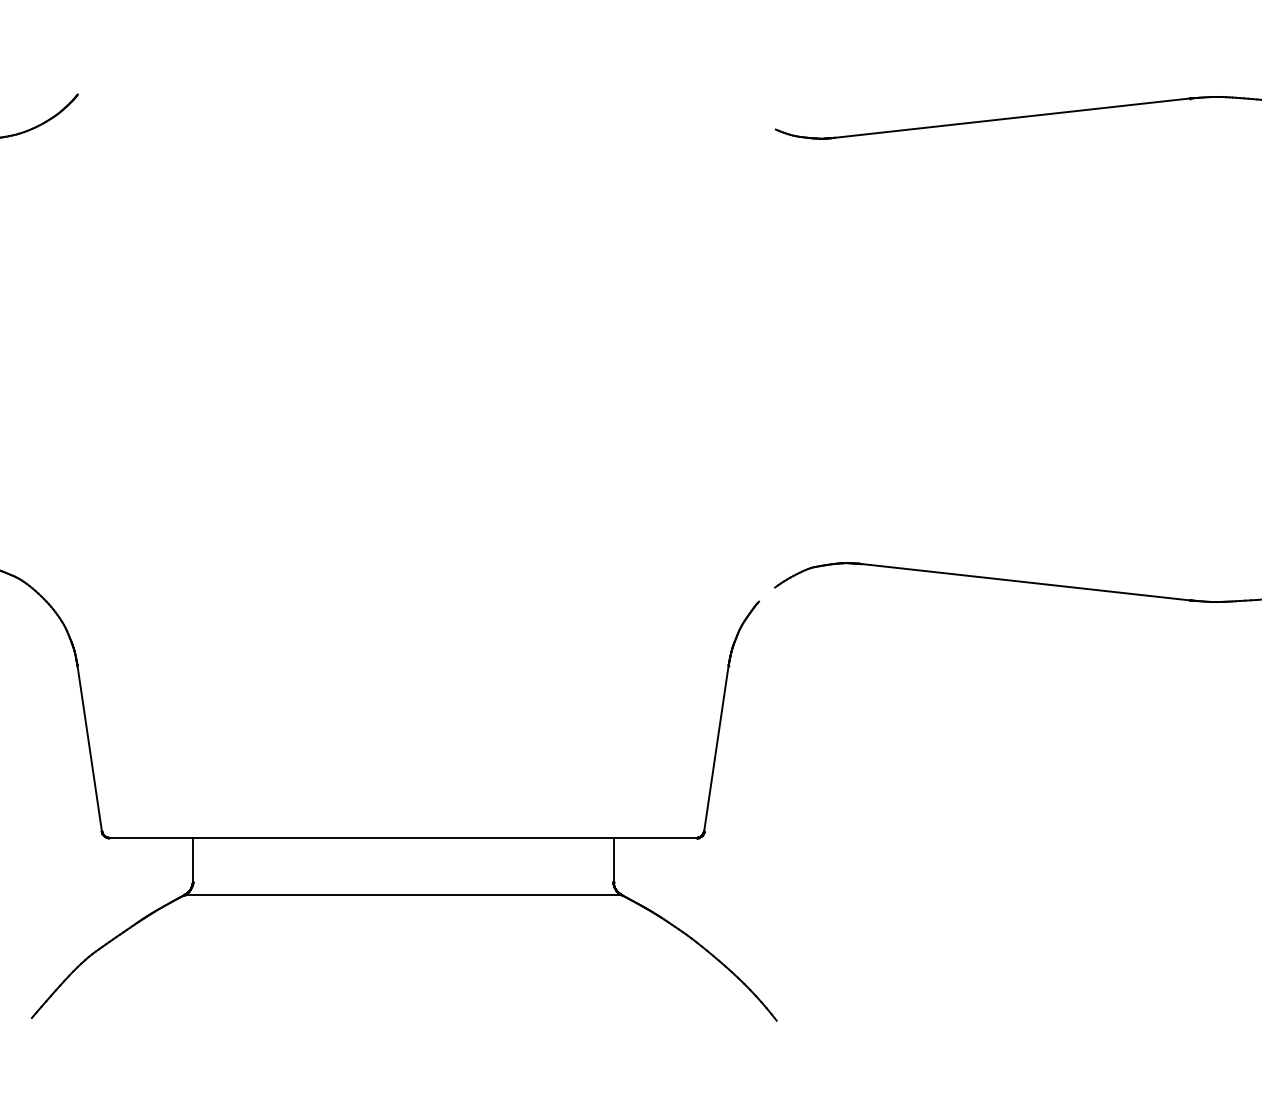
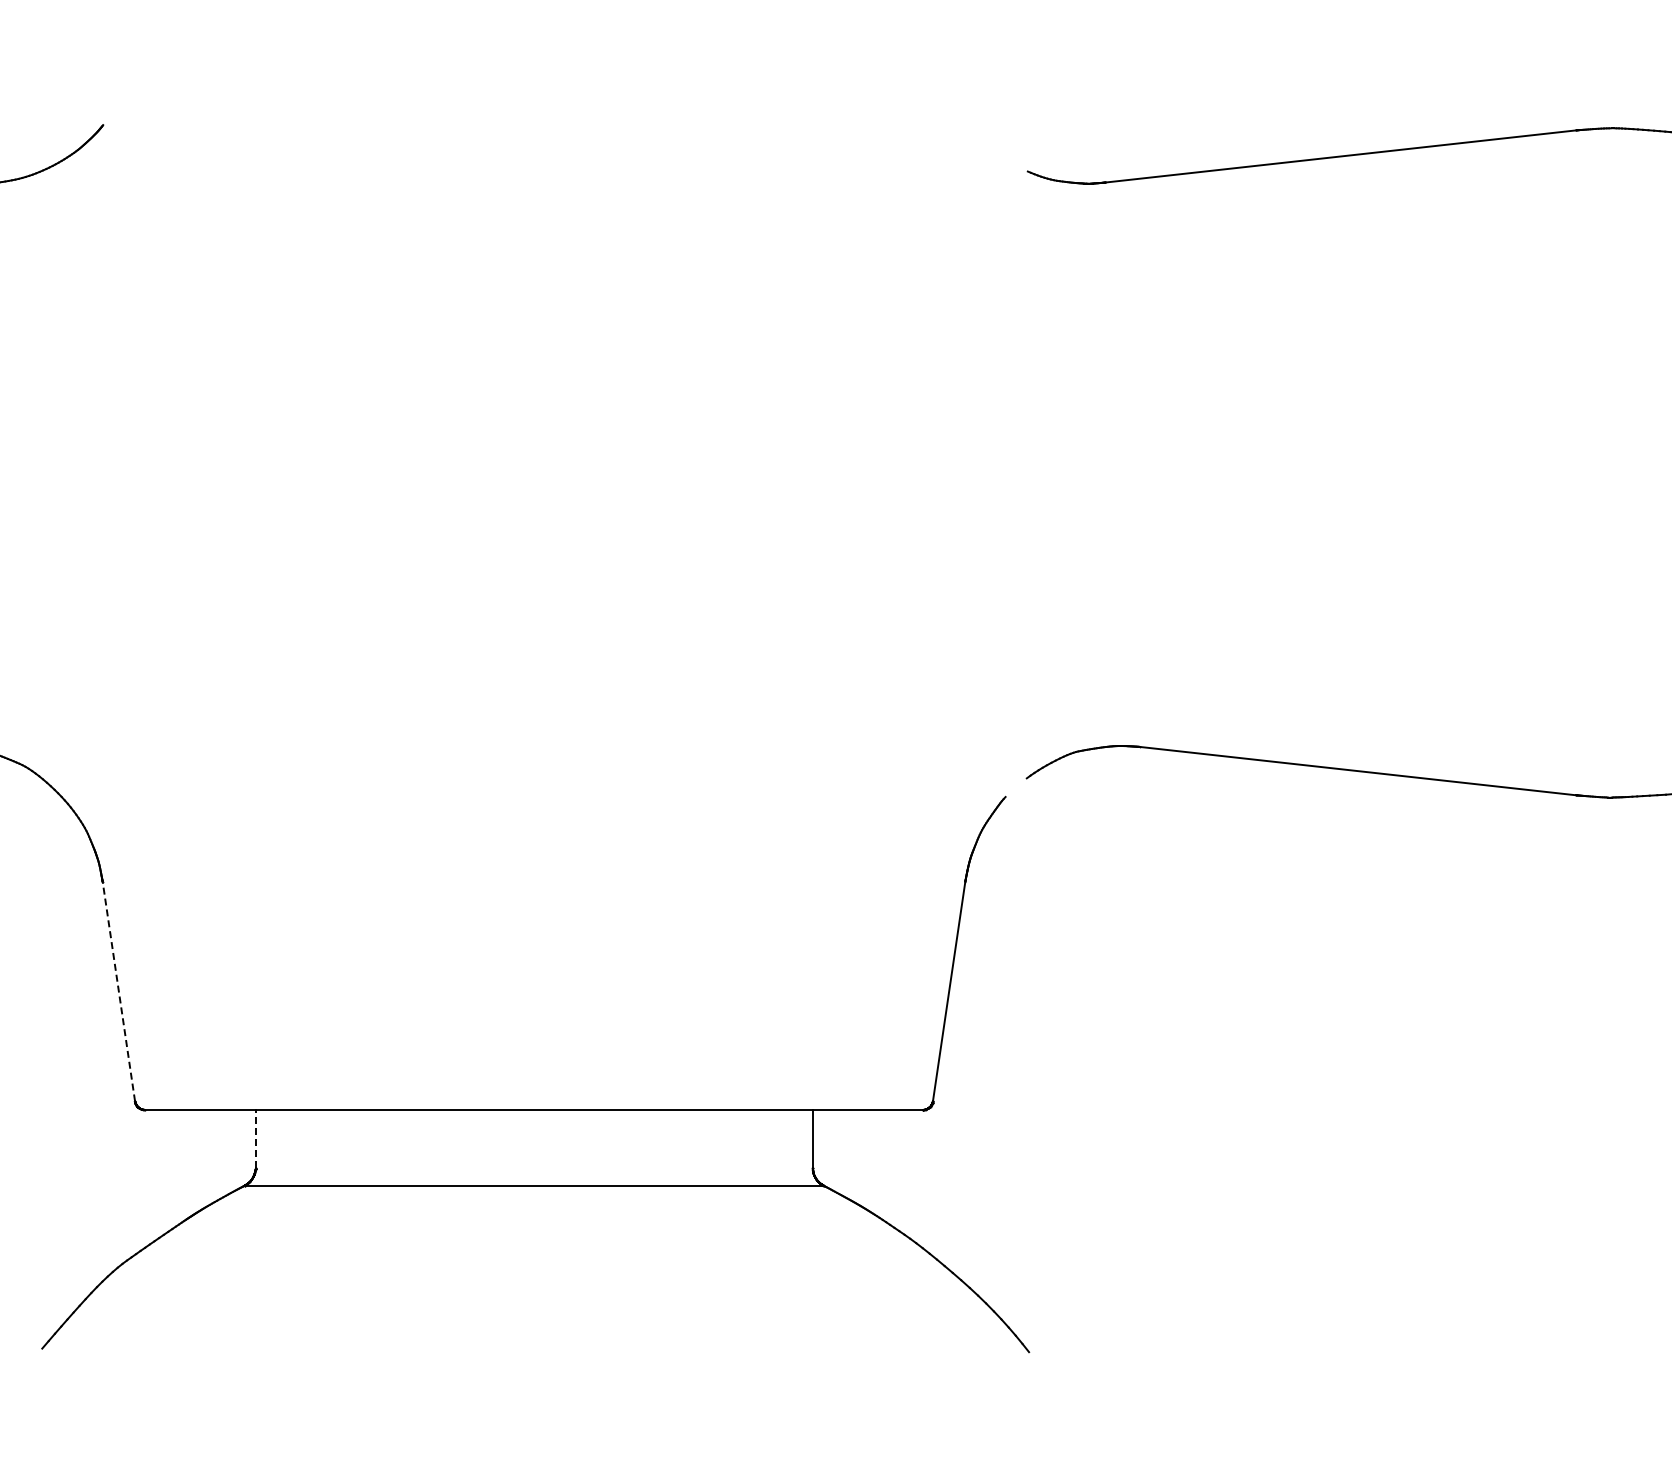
line: (89, 748) -> (118, 991), solid -> dashed
line: (192, 859) -> (255, 1138), solid -> dashed

